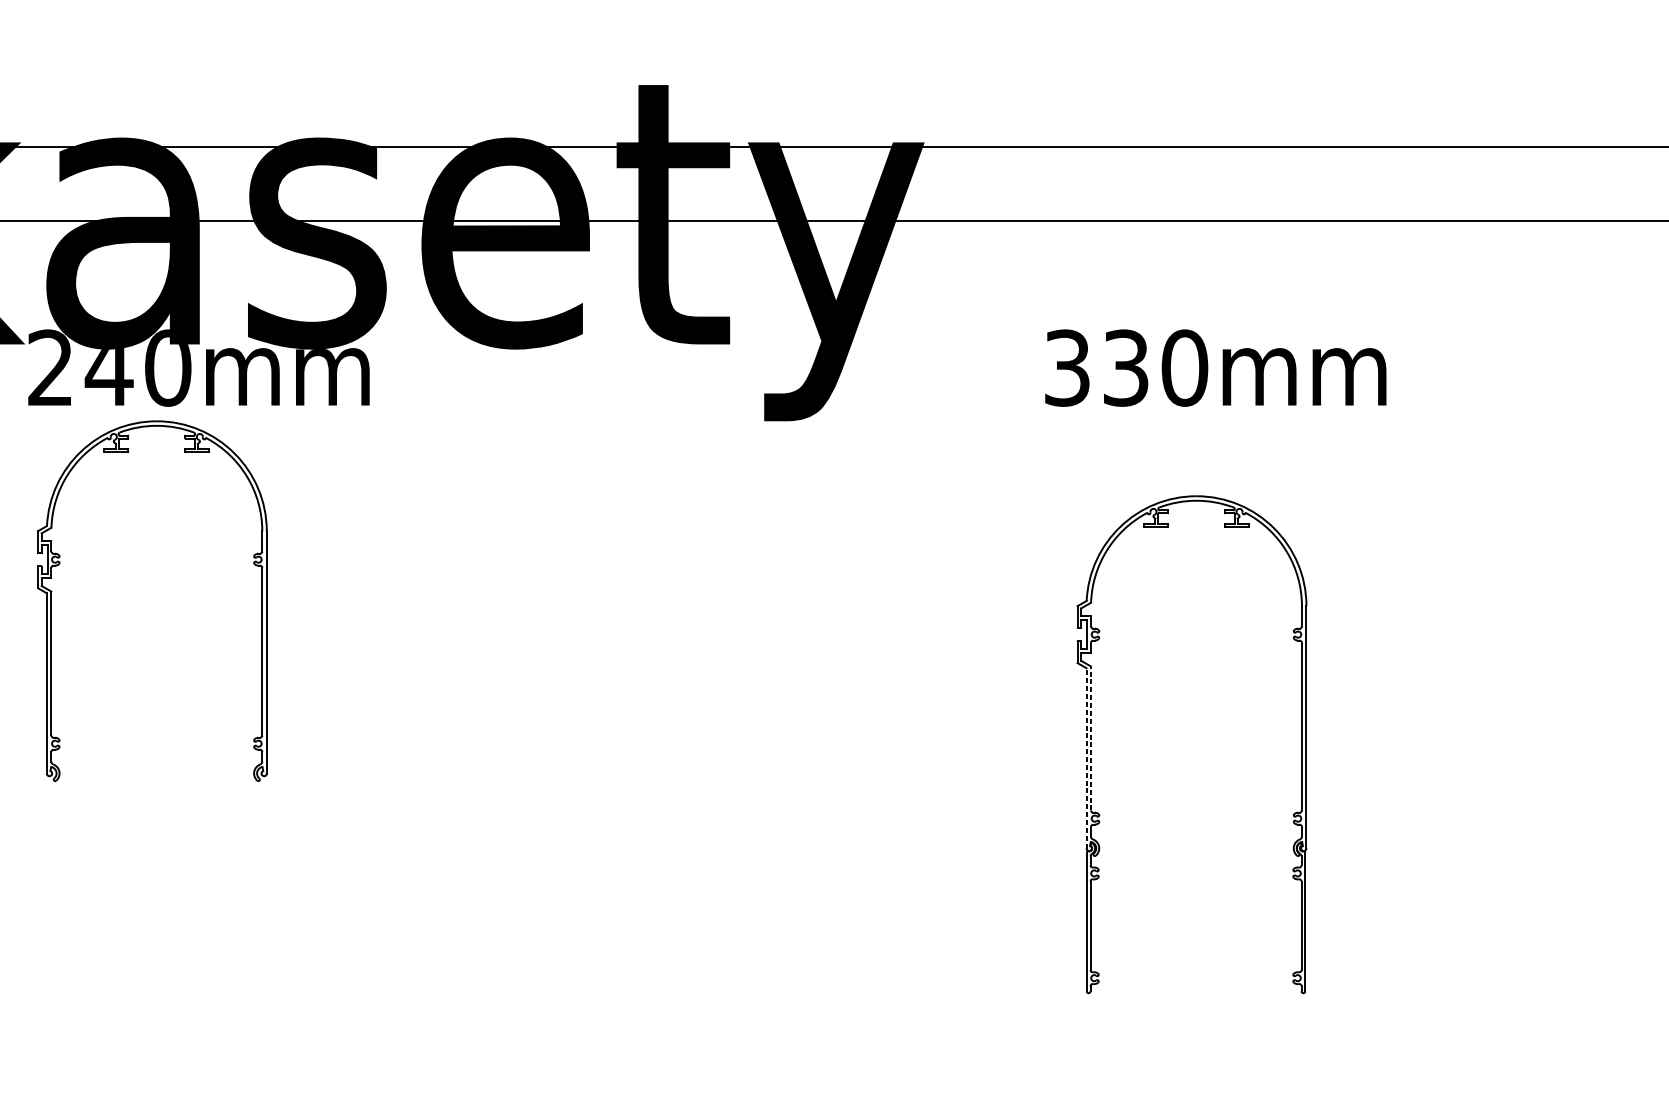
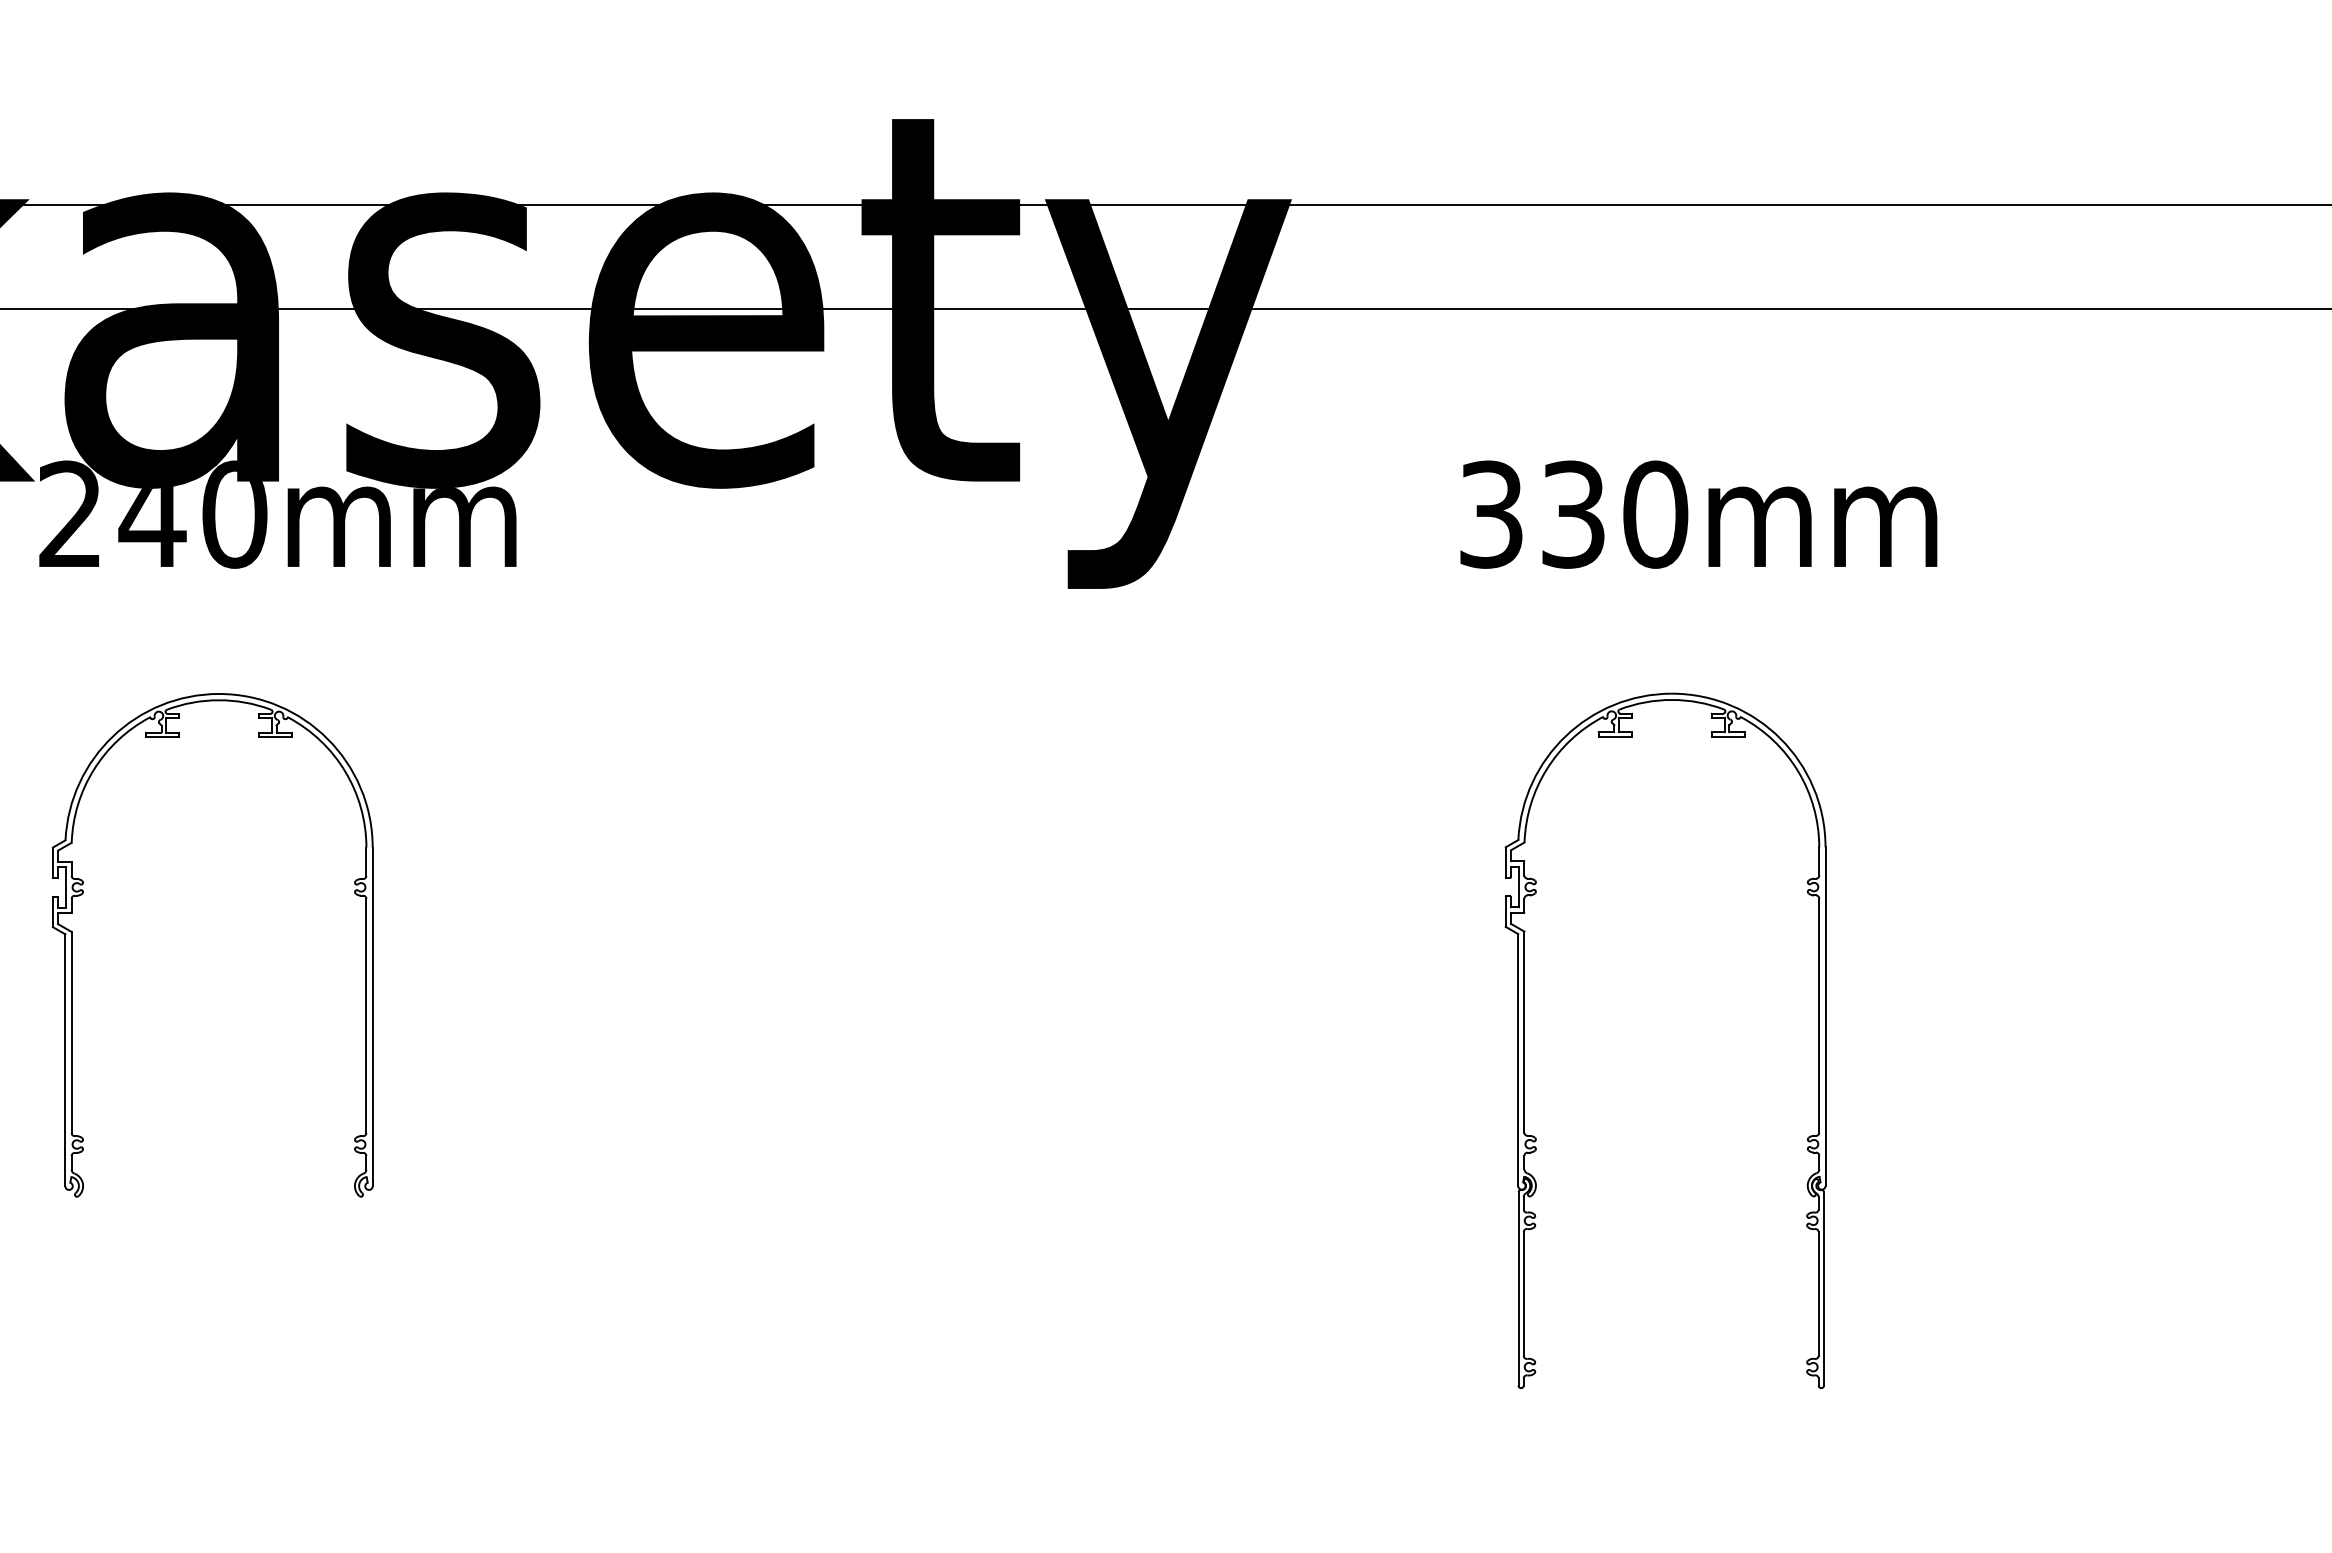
part: (59, 564) -> (83, 893), moved
line: (1091, 737) -> (1524, 1031), dashed -> solid
line: (1086, 758) -> (1518, 1059), dashed -> solid

